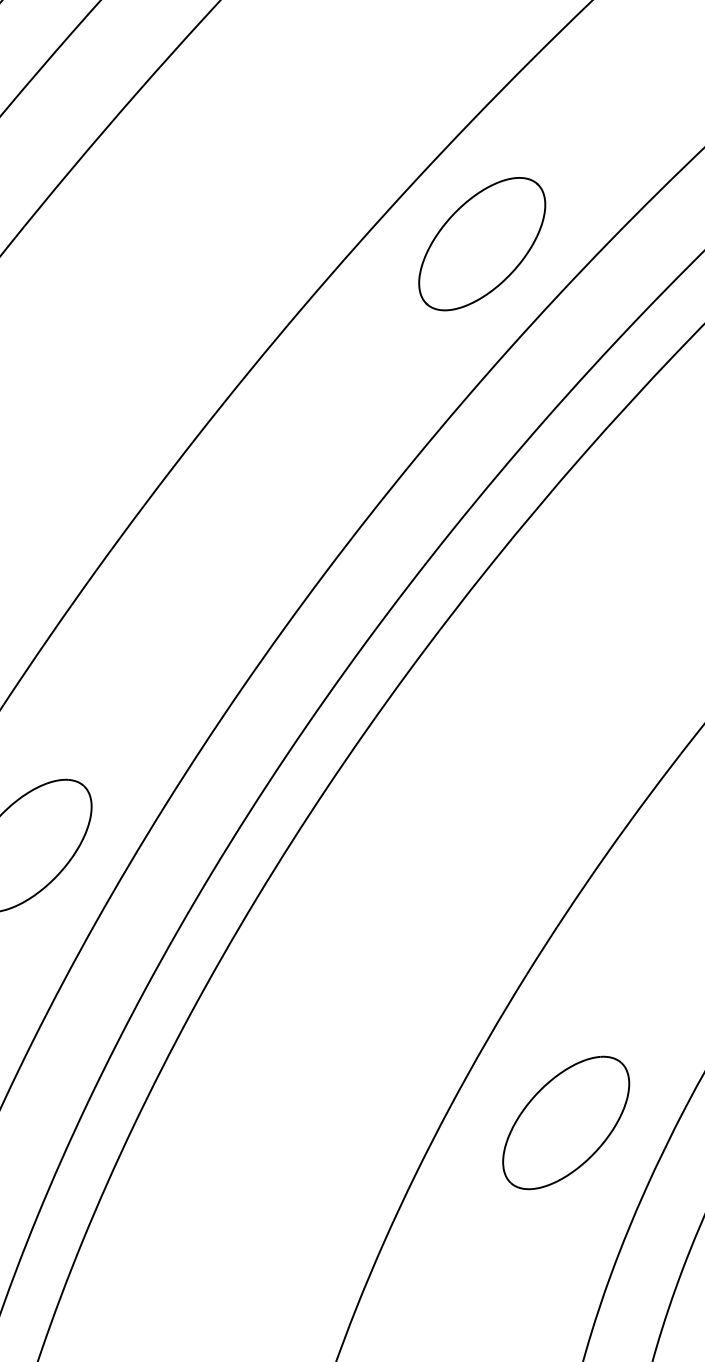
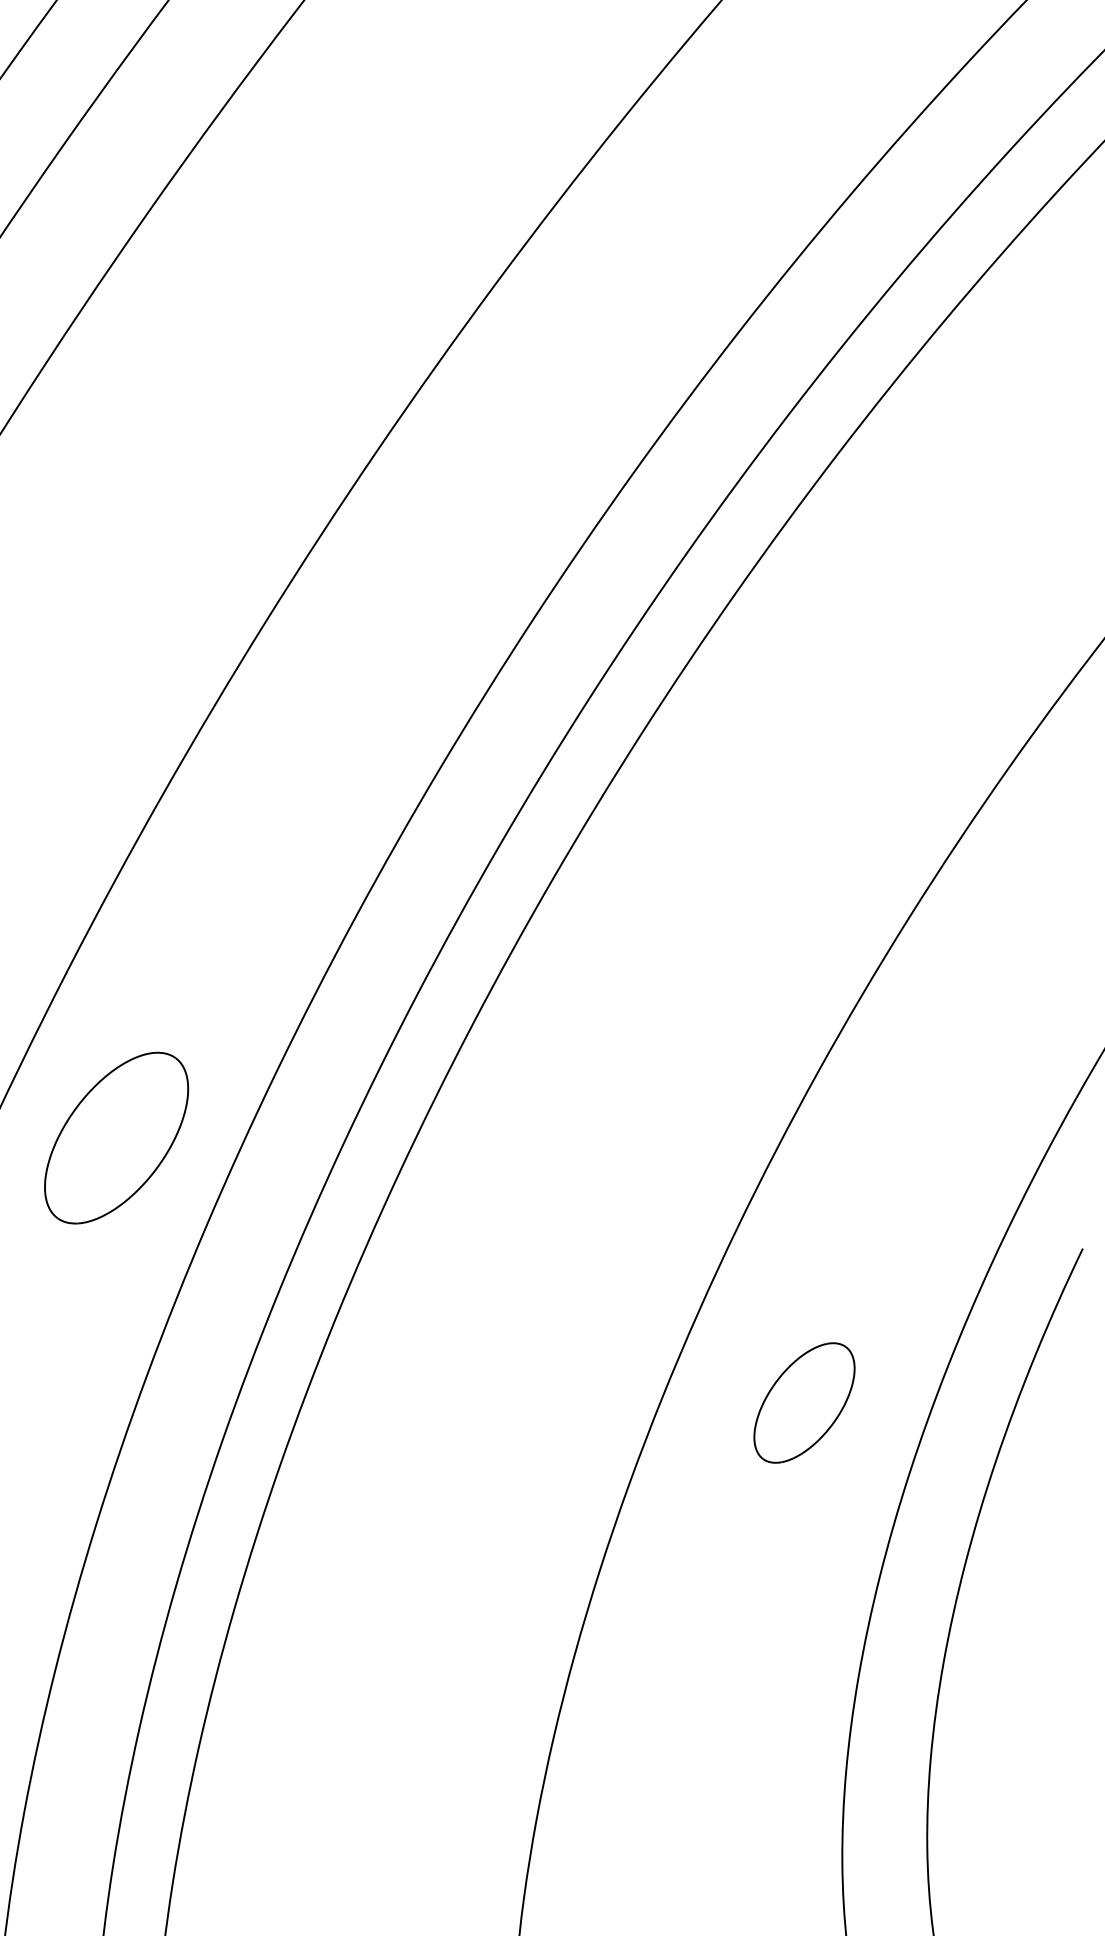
part: (481, 243) -> (586, 348), removed
part: (566, 1122) -> (804, 1402), size x0.7

